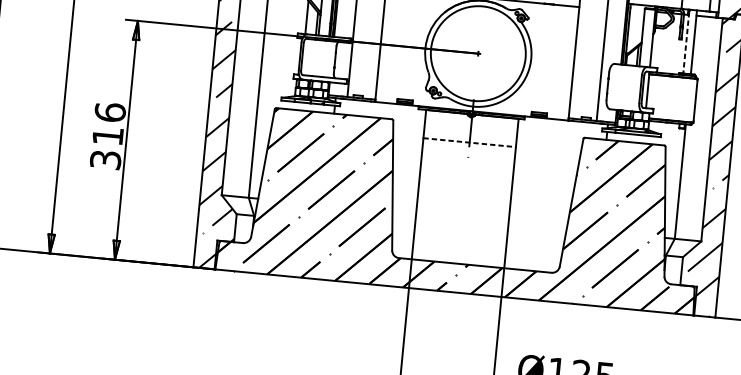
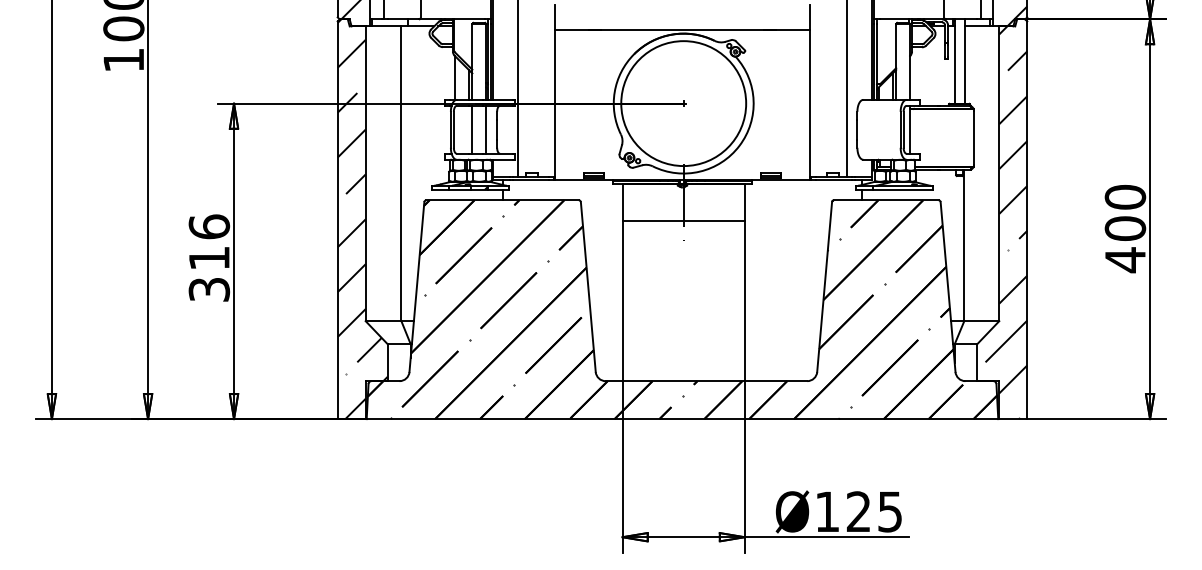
line: (686, 43) -> (954, 63), dashed -> solid
line: (316, 57) -> (472, 129), added
line: (327, 58) -> (486, 129), added
line: (470, 142) -> (684, 221), dashed -> solid

